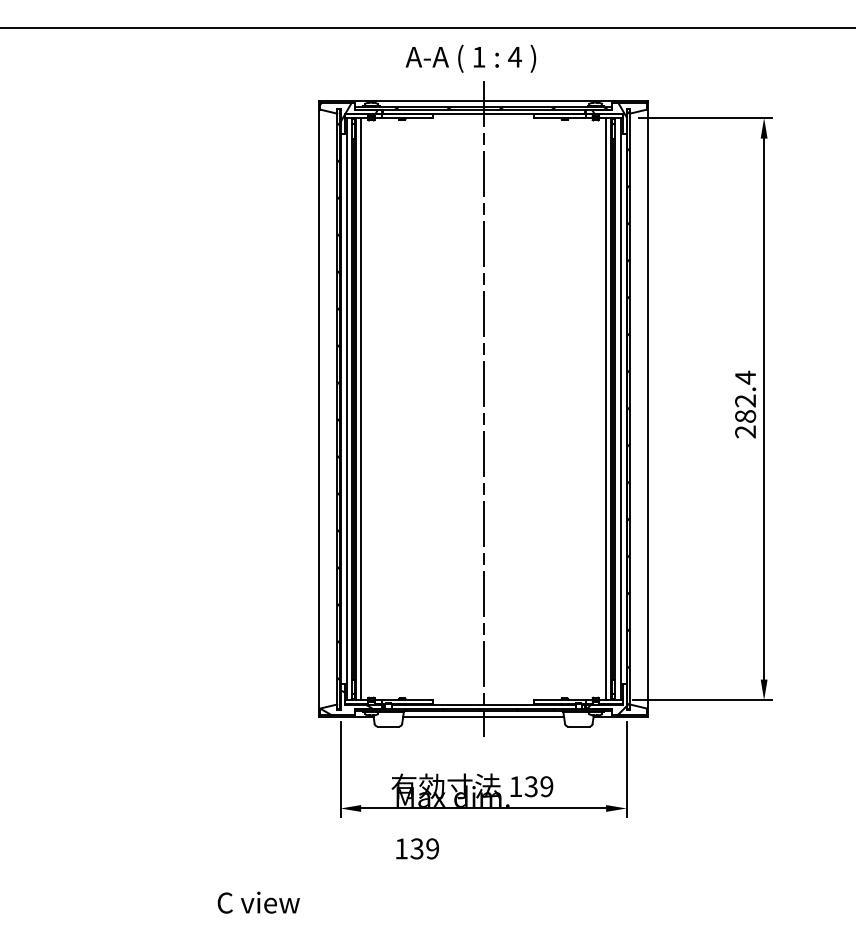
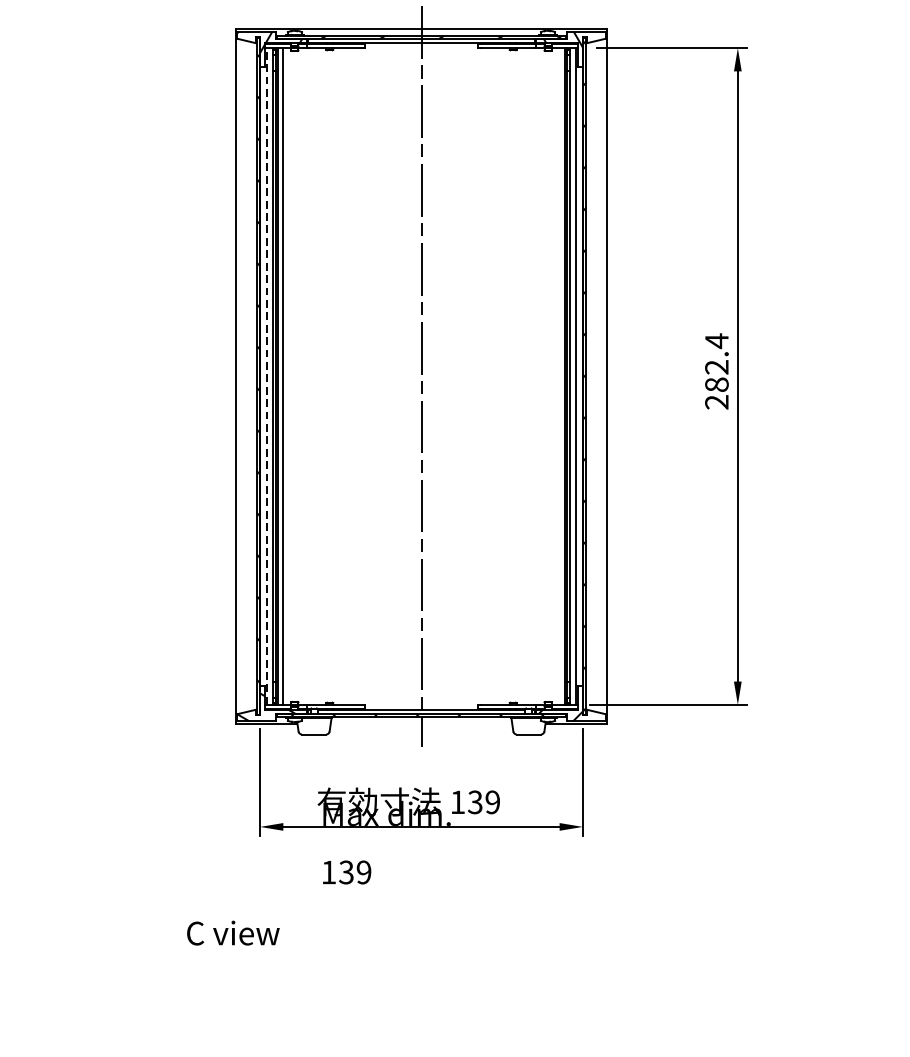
line: (346, 408) -> (266, 375), solid -> dashed
line: (606, 408) -> (560, 375), removed
line: (483, 716) -> (421, 723), removed
text: (258, 902) -> (233, 932), moved

